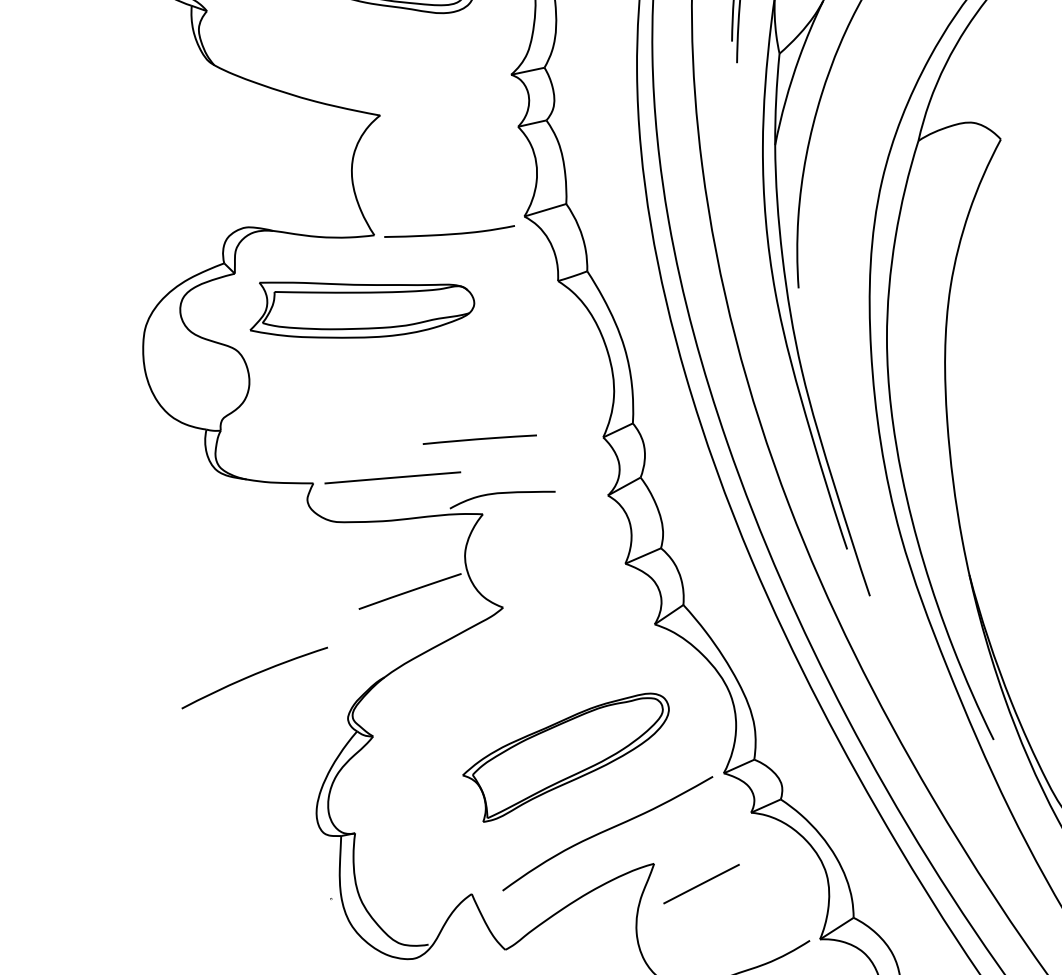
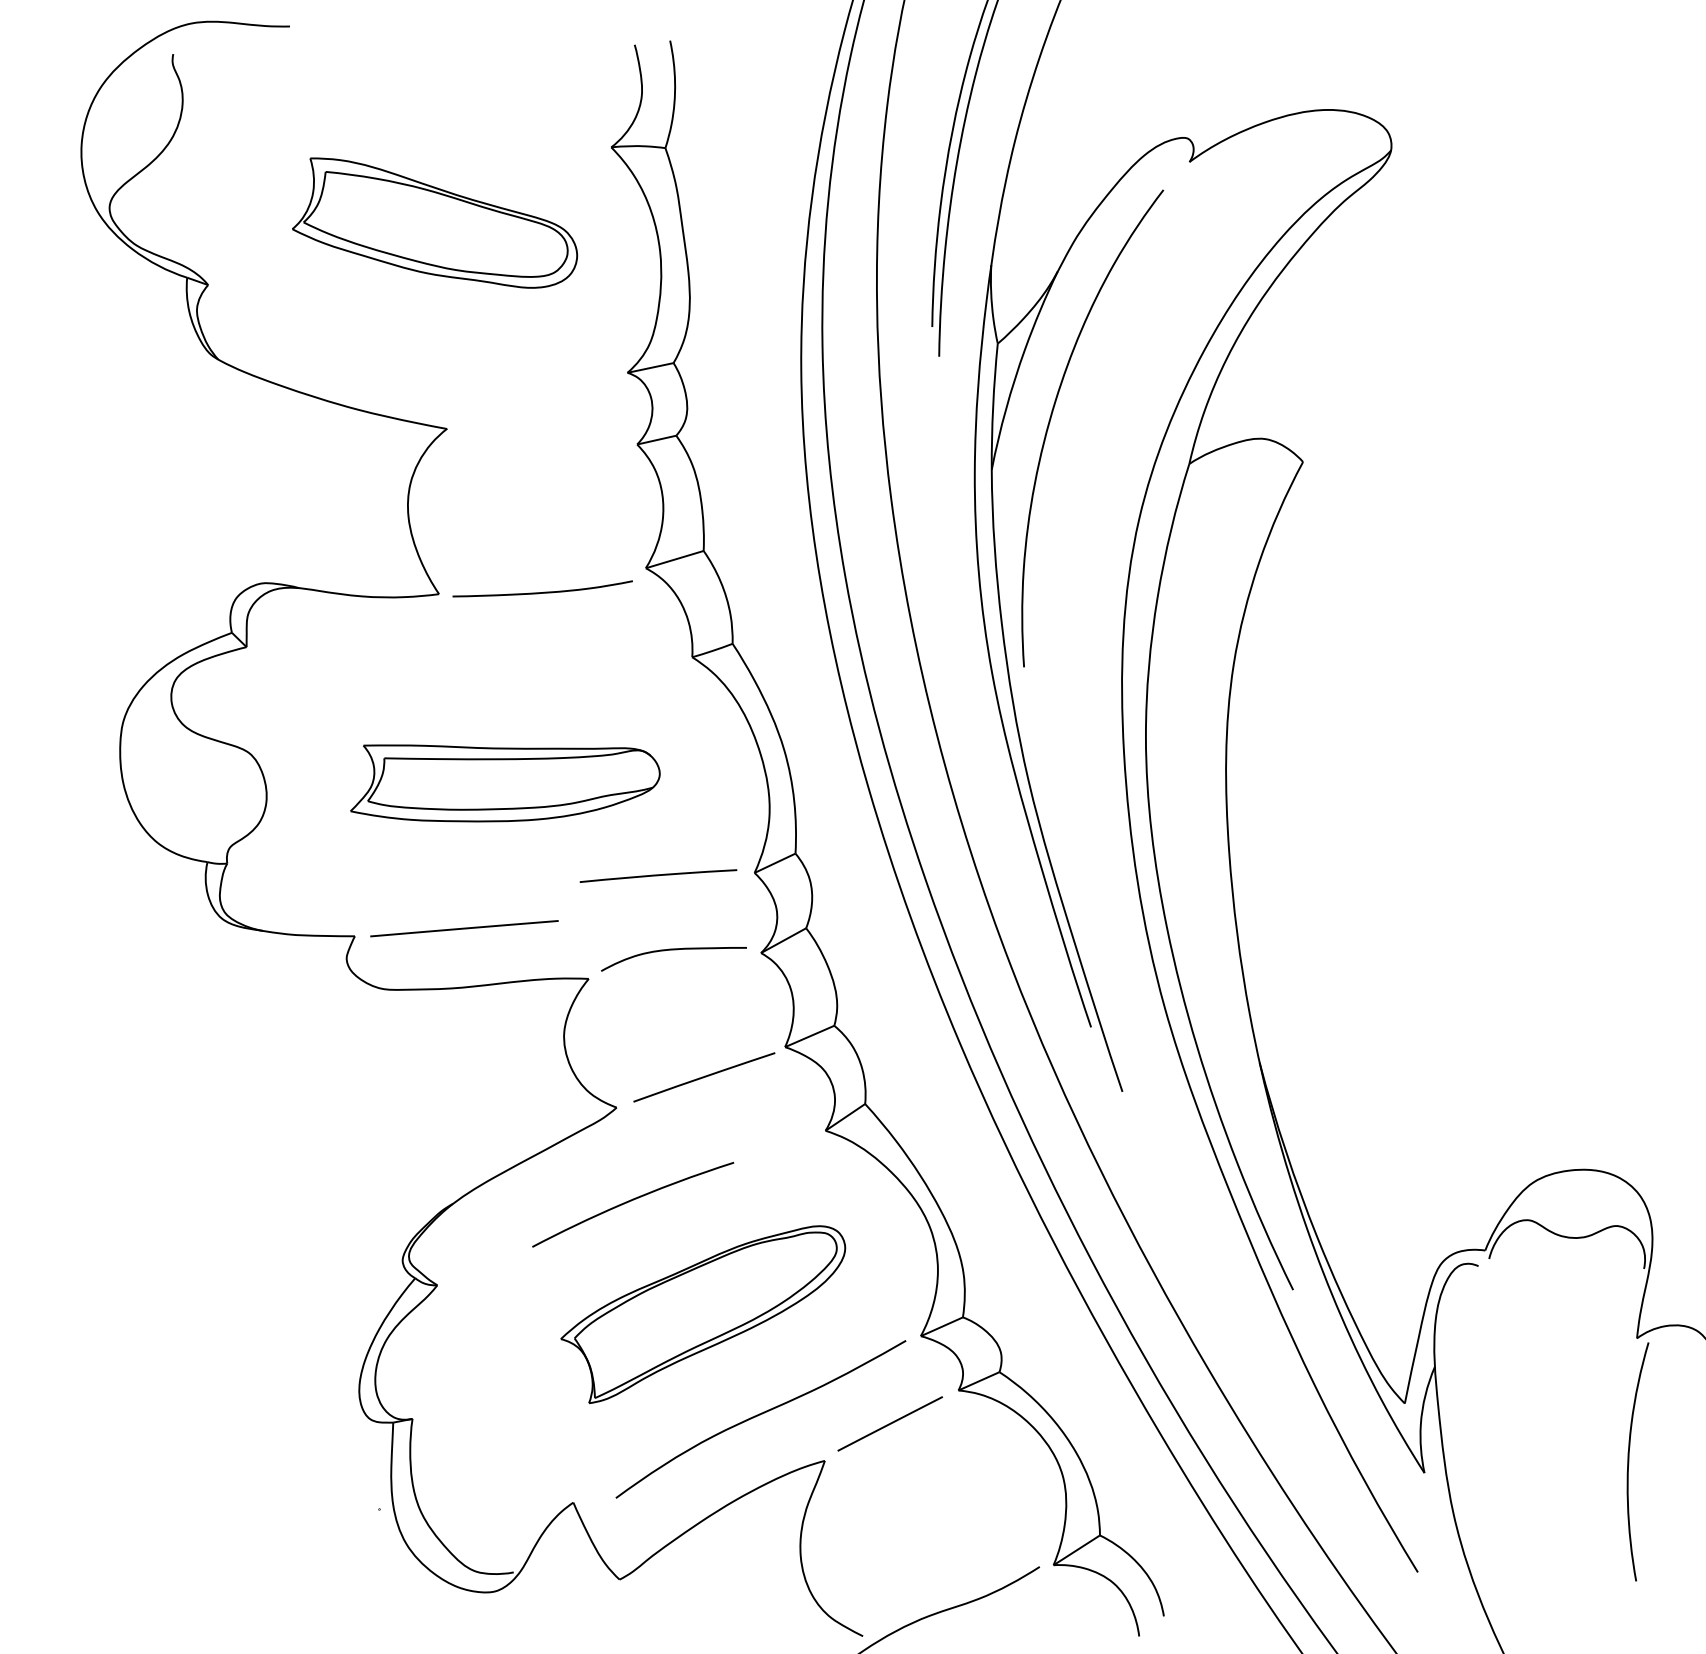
part: (362, 310) -> (505, 783), moved
line: (479, 439) -> (658, 875), moved
curve: (502, 493) -> (673, 950), moved
line: (410, 591) -> (704, 1077), moved
curve: (253, 675) -> (631, 1201), moved
line: (701, 883) -> (889, 1423), moved

